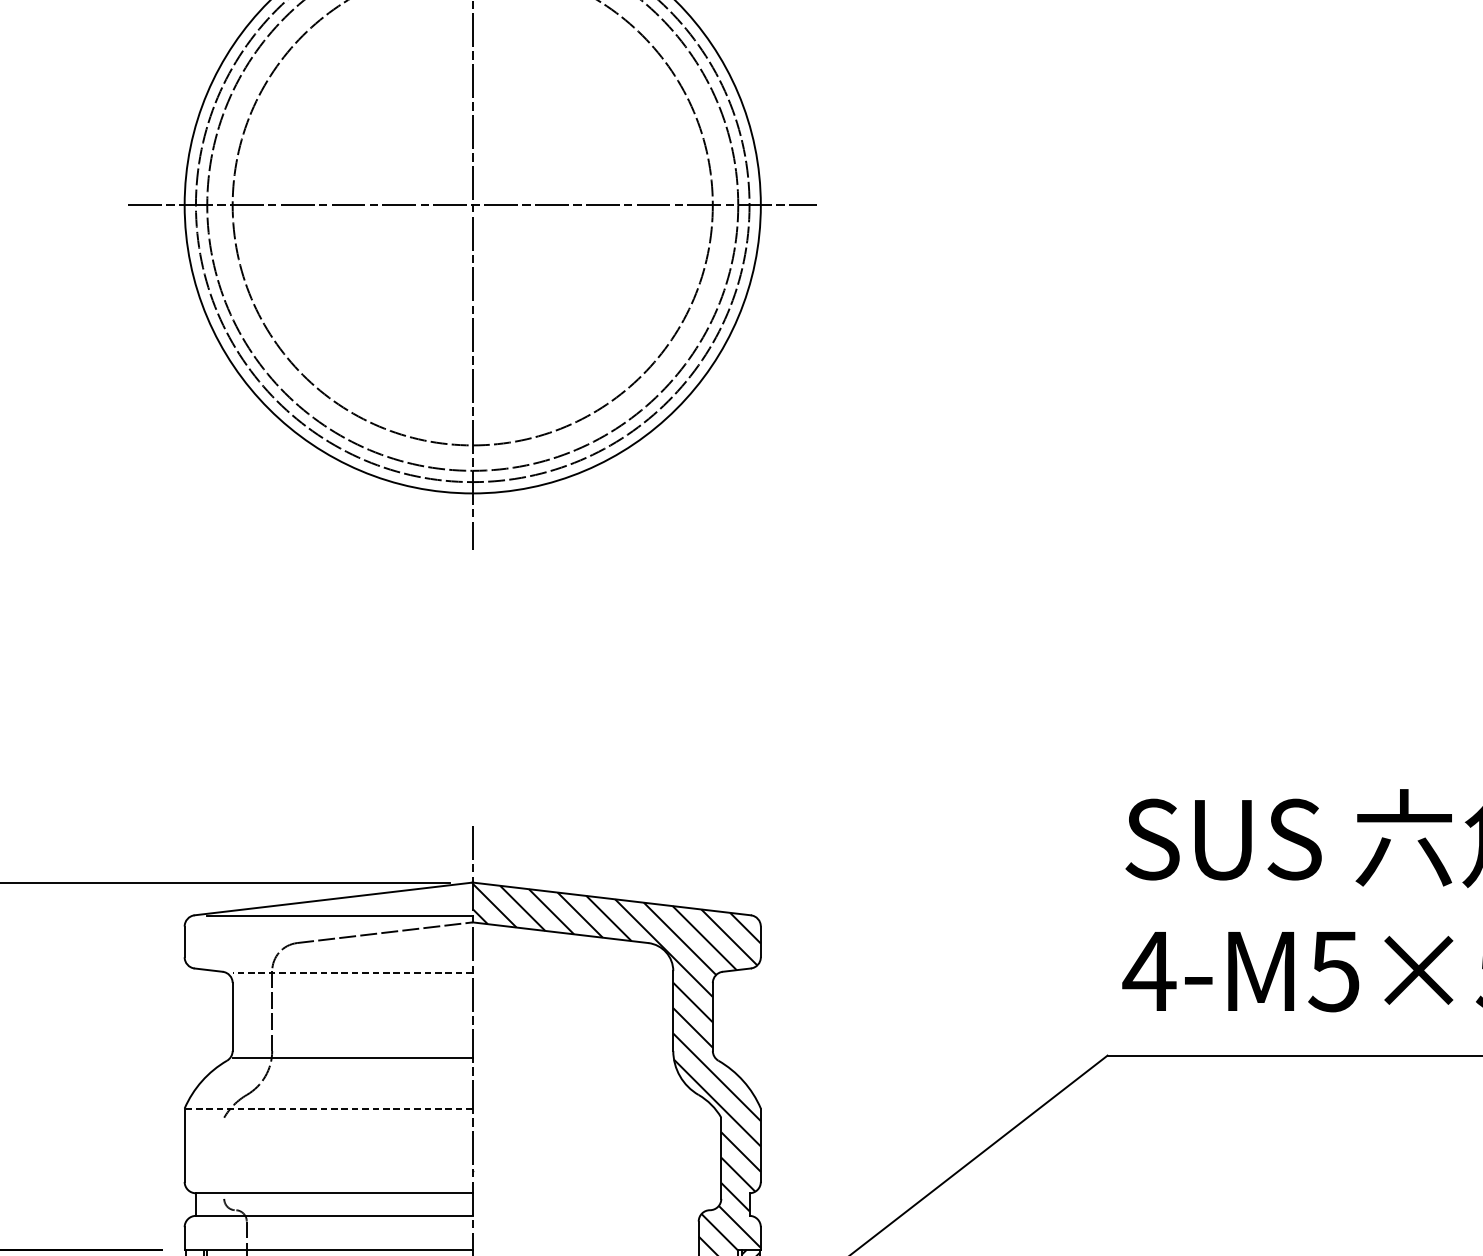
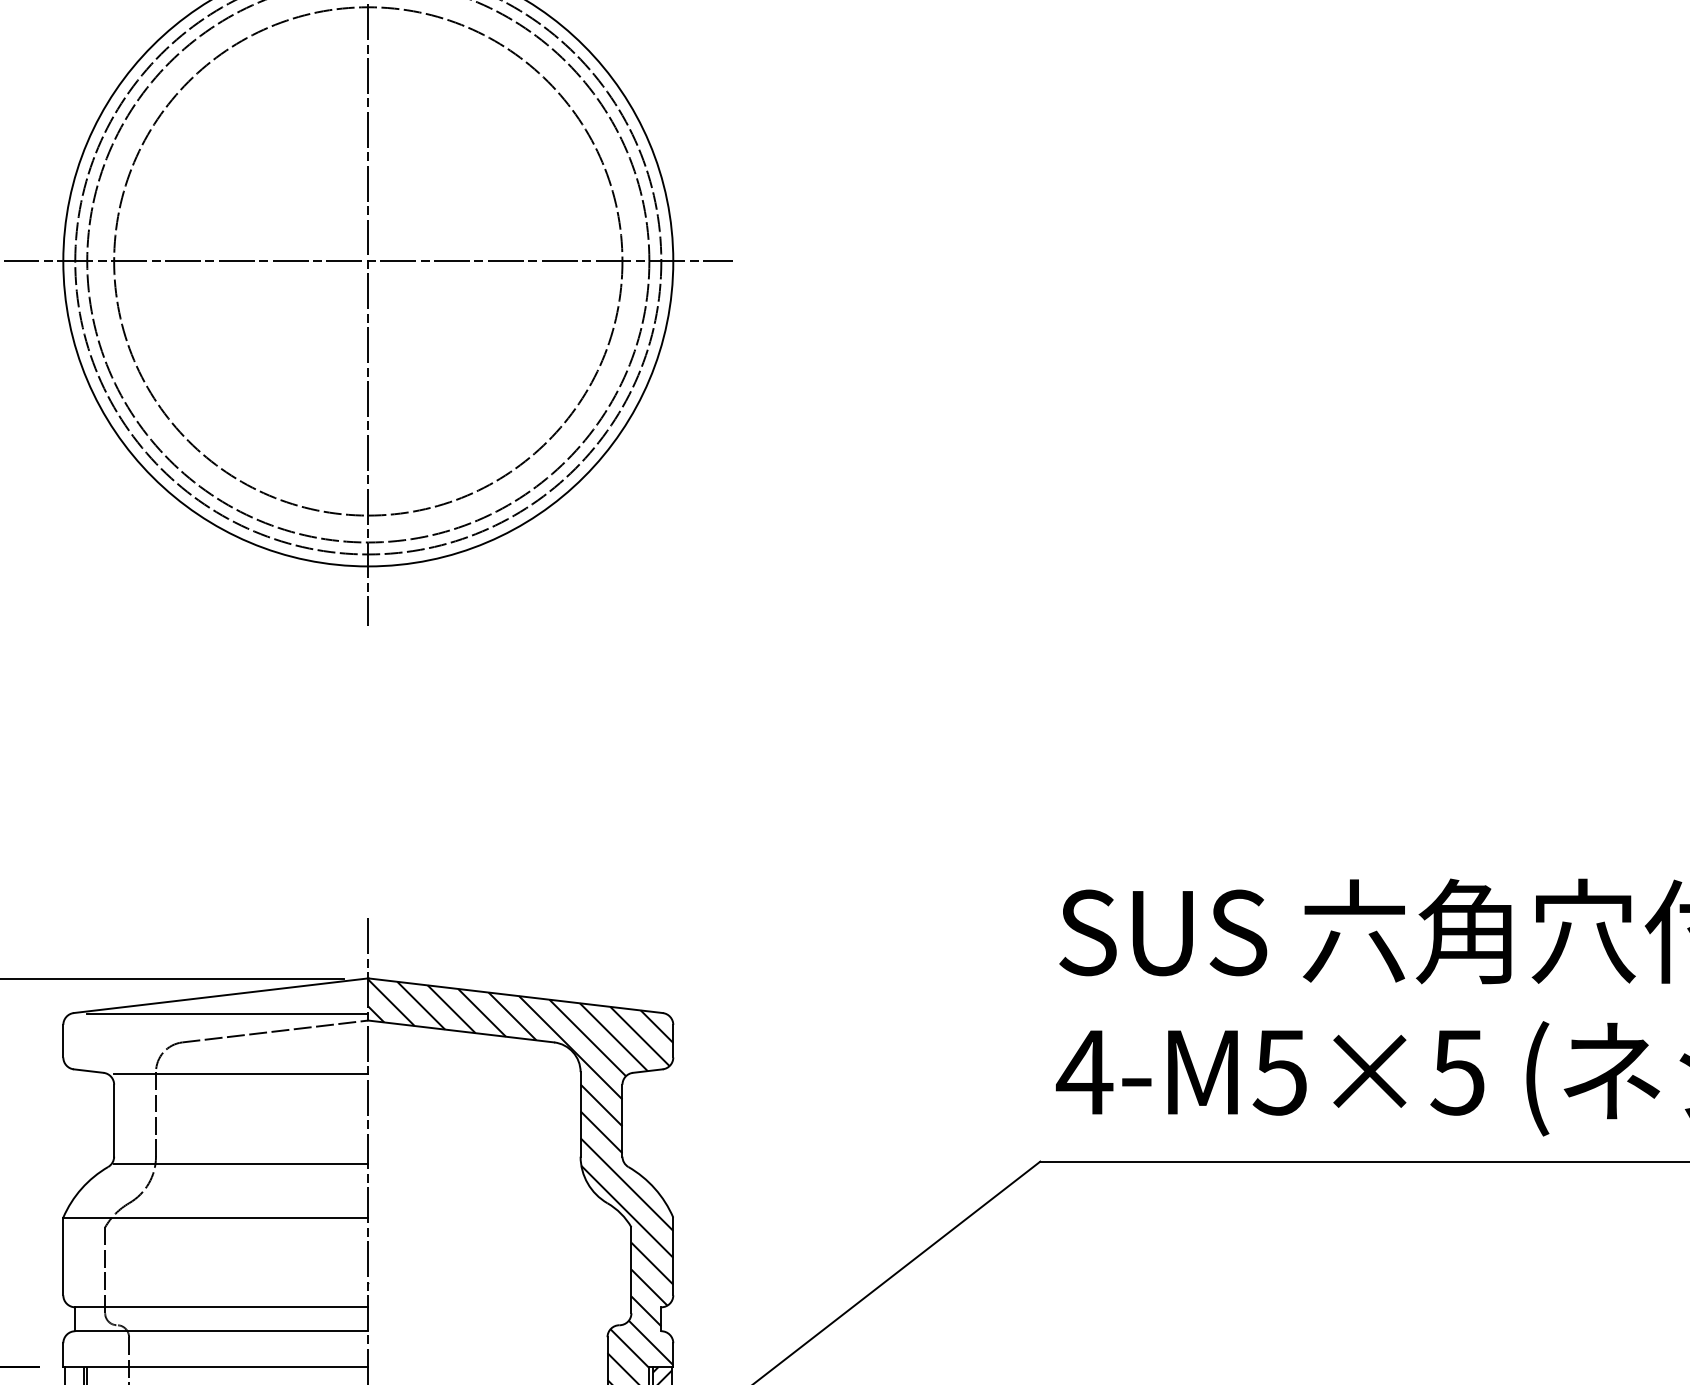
line: (352, 973) -> (240, 1074), dashed -> solid
line: (328, 1108) -> (215, 1217), dashed -> solid
line: (224, 1158) -> (105, 1270), added

